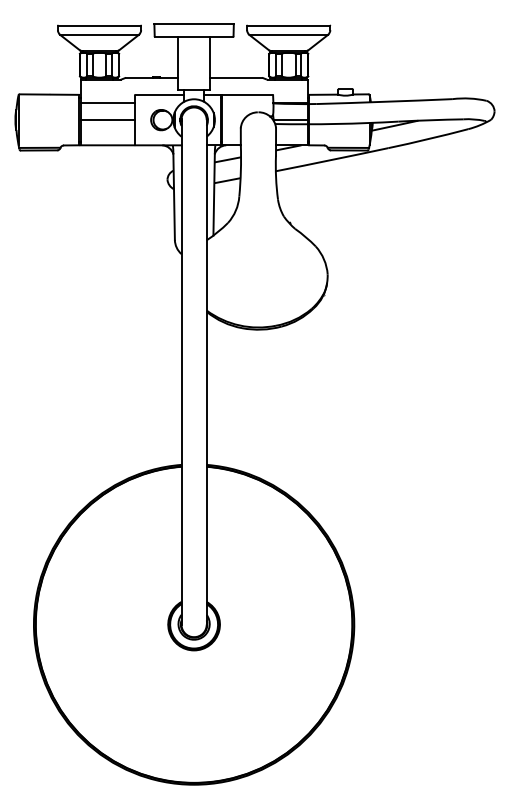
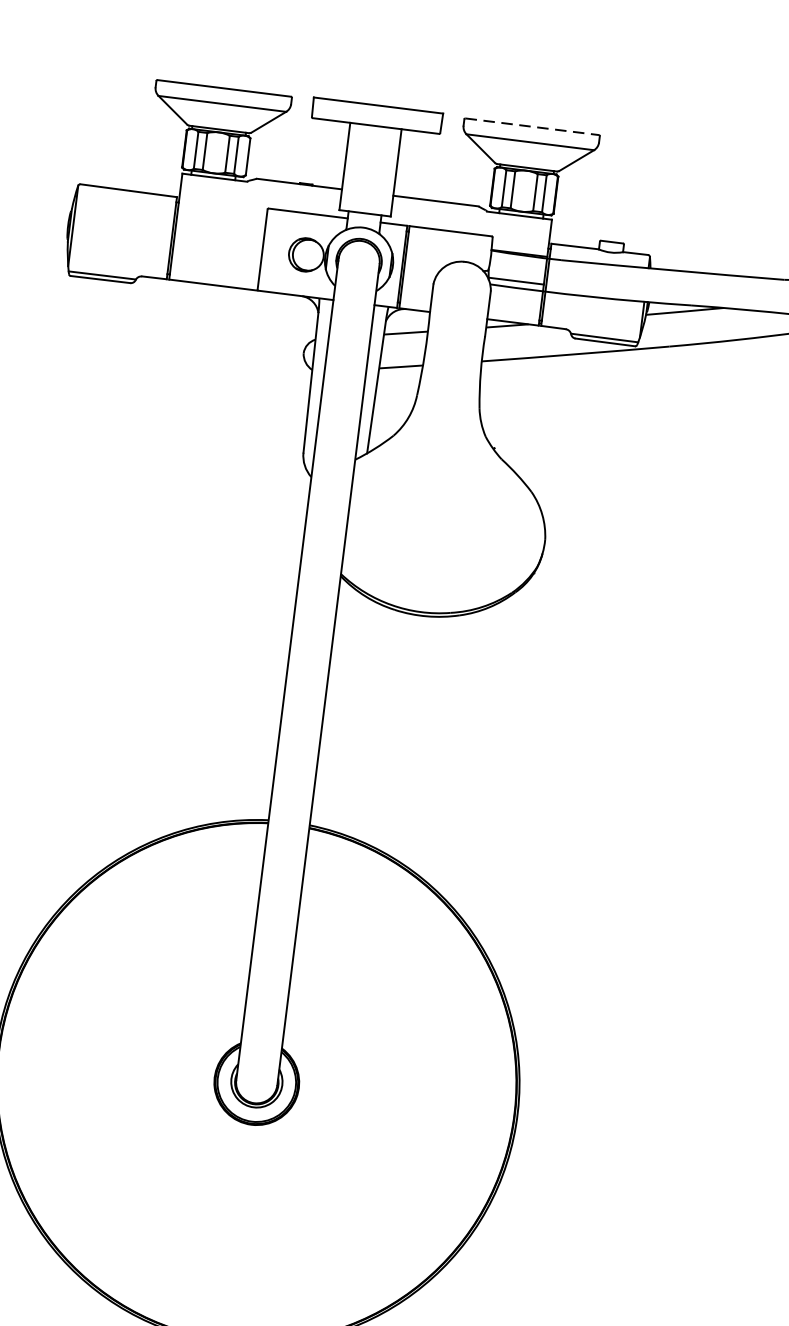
line: (288, 25) -> (531, 126), solid -> dashed
line: (107, 103) -> (221, 216), removed
line: (107, 120) -> (218, 244), removed

